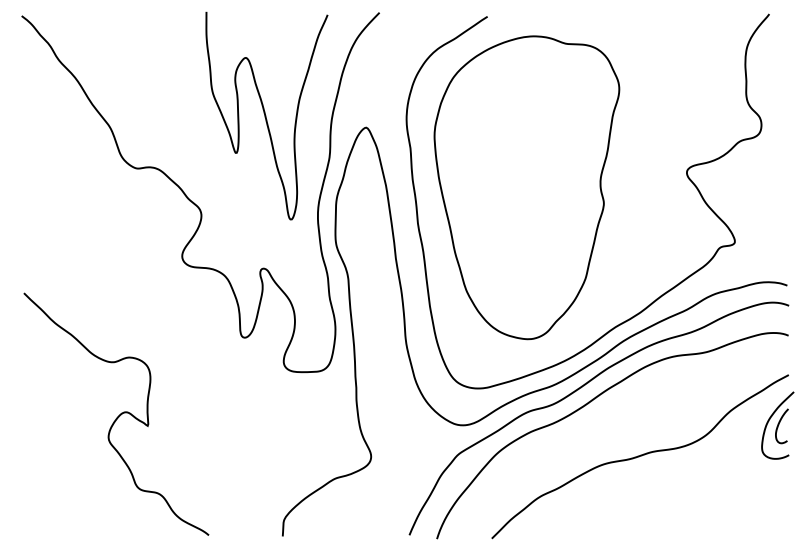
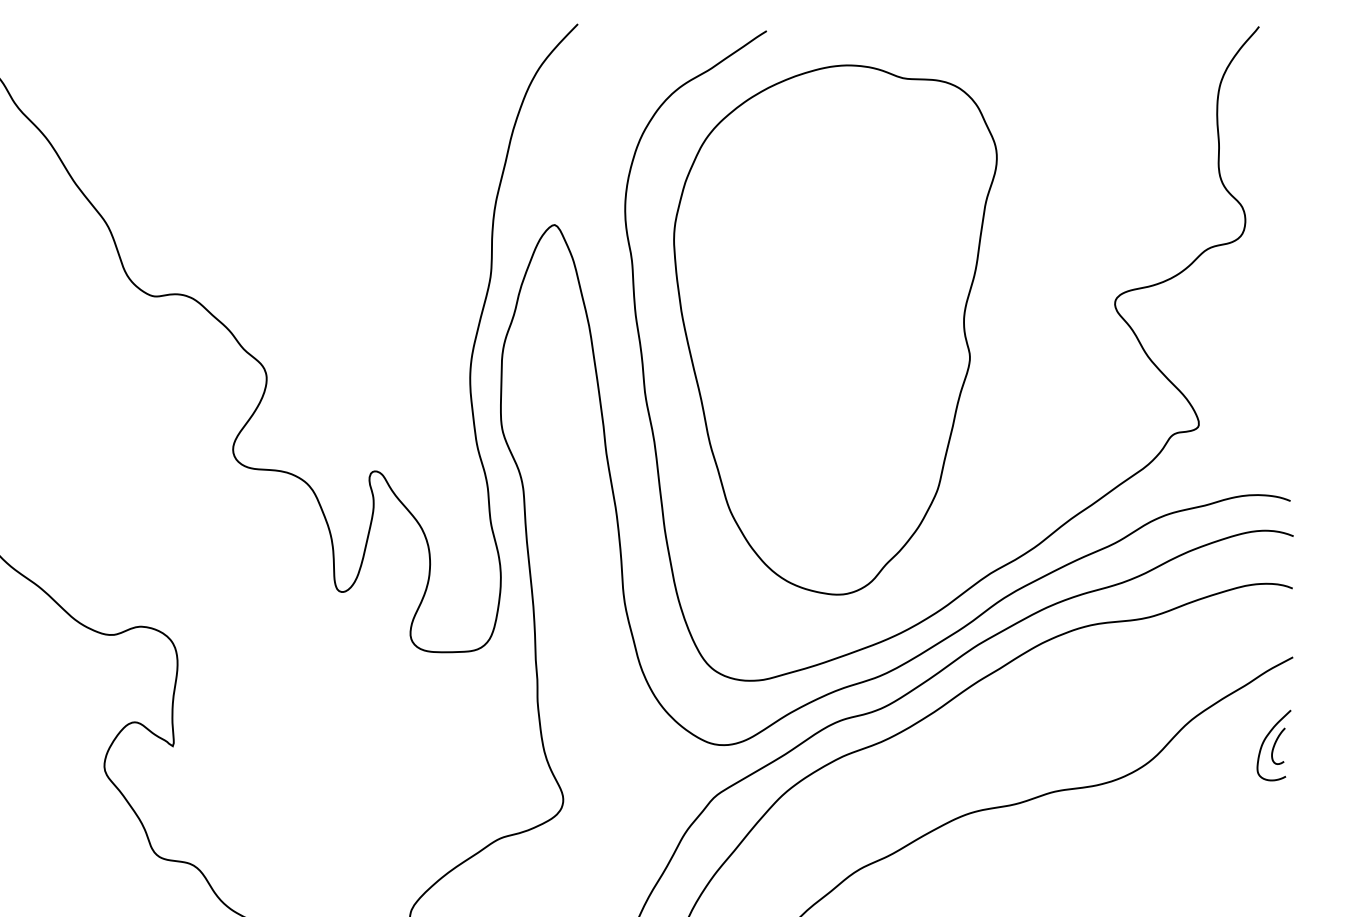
curve: (266, 115) -> (380, 203), removed
part: (777, 425) -> (1273, 745), size x0.6

